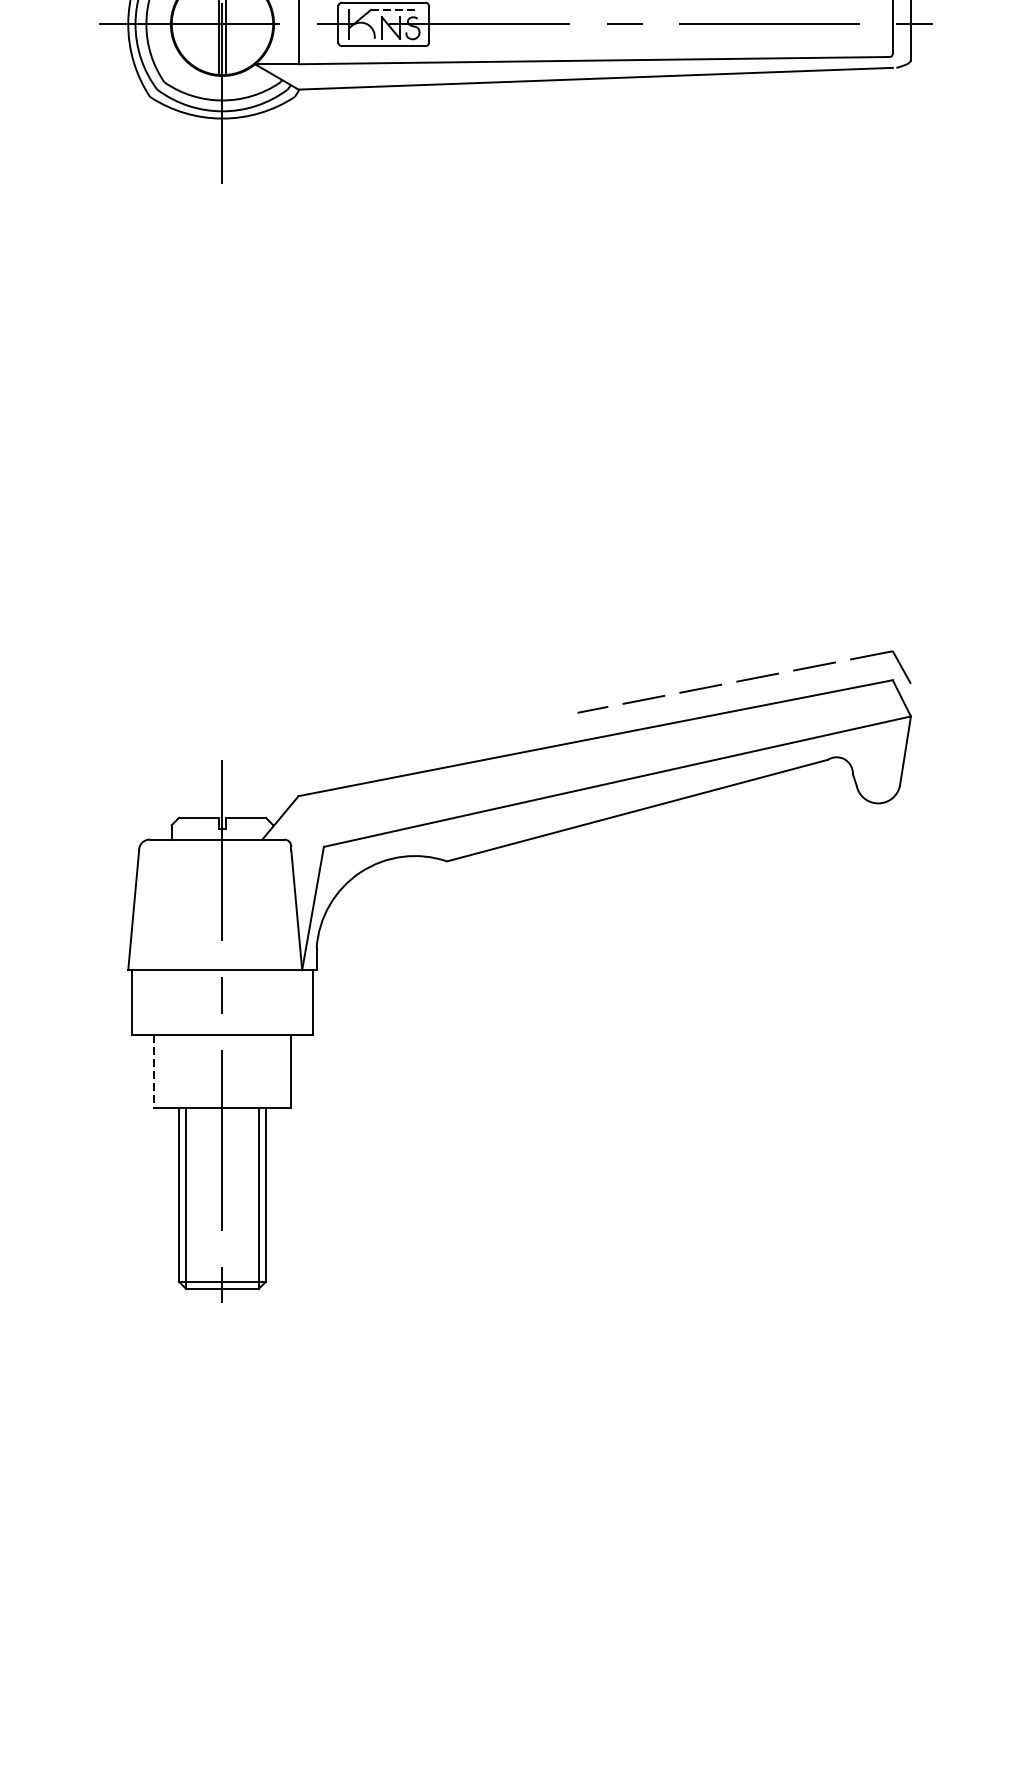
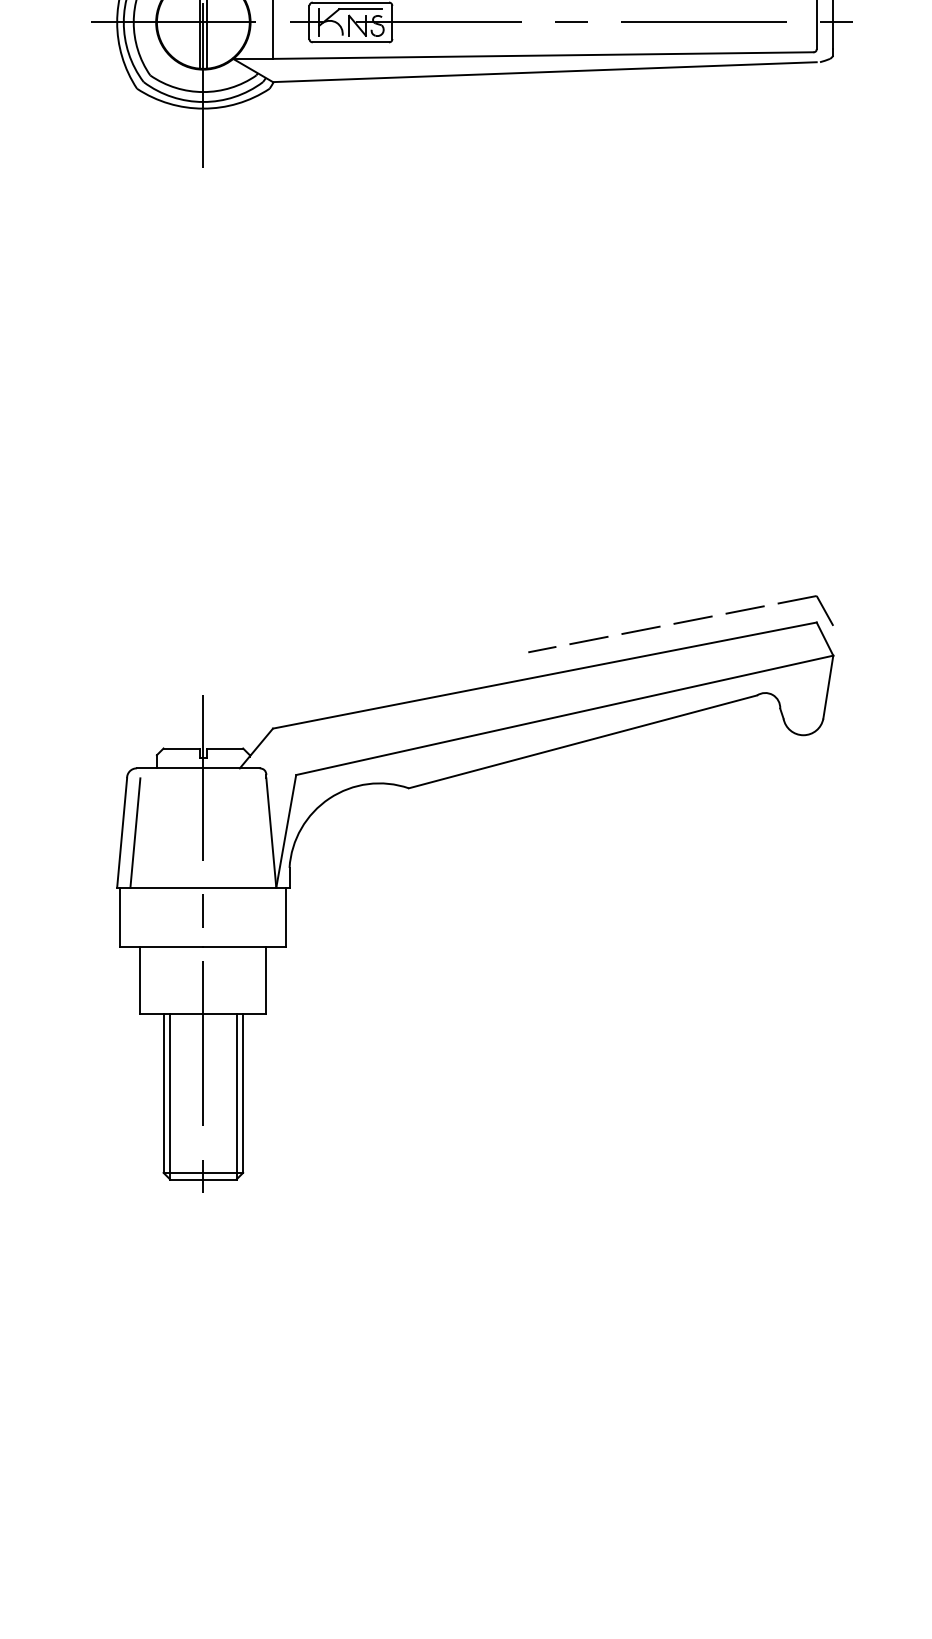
line: (394, 10) -> (360, 9), dashed -> solid
line: (148, 909) -> (135, 832), added
line: (153, 1072) -> (140, 981), dashed -> solid

